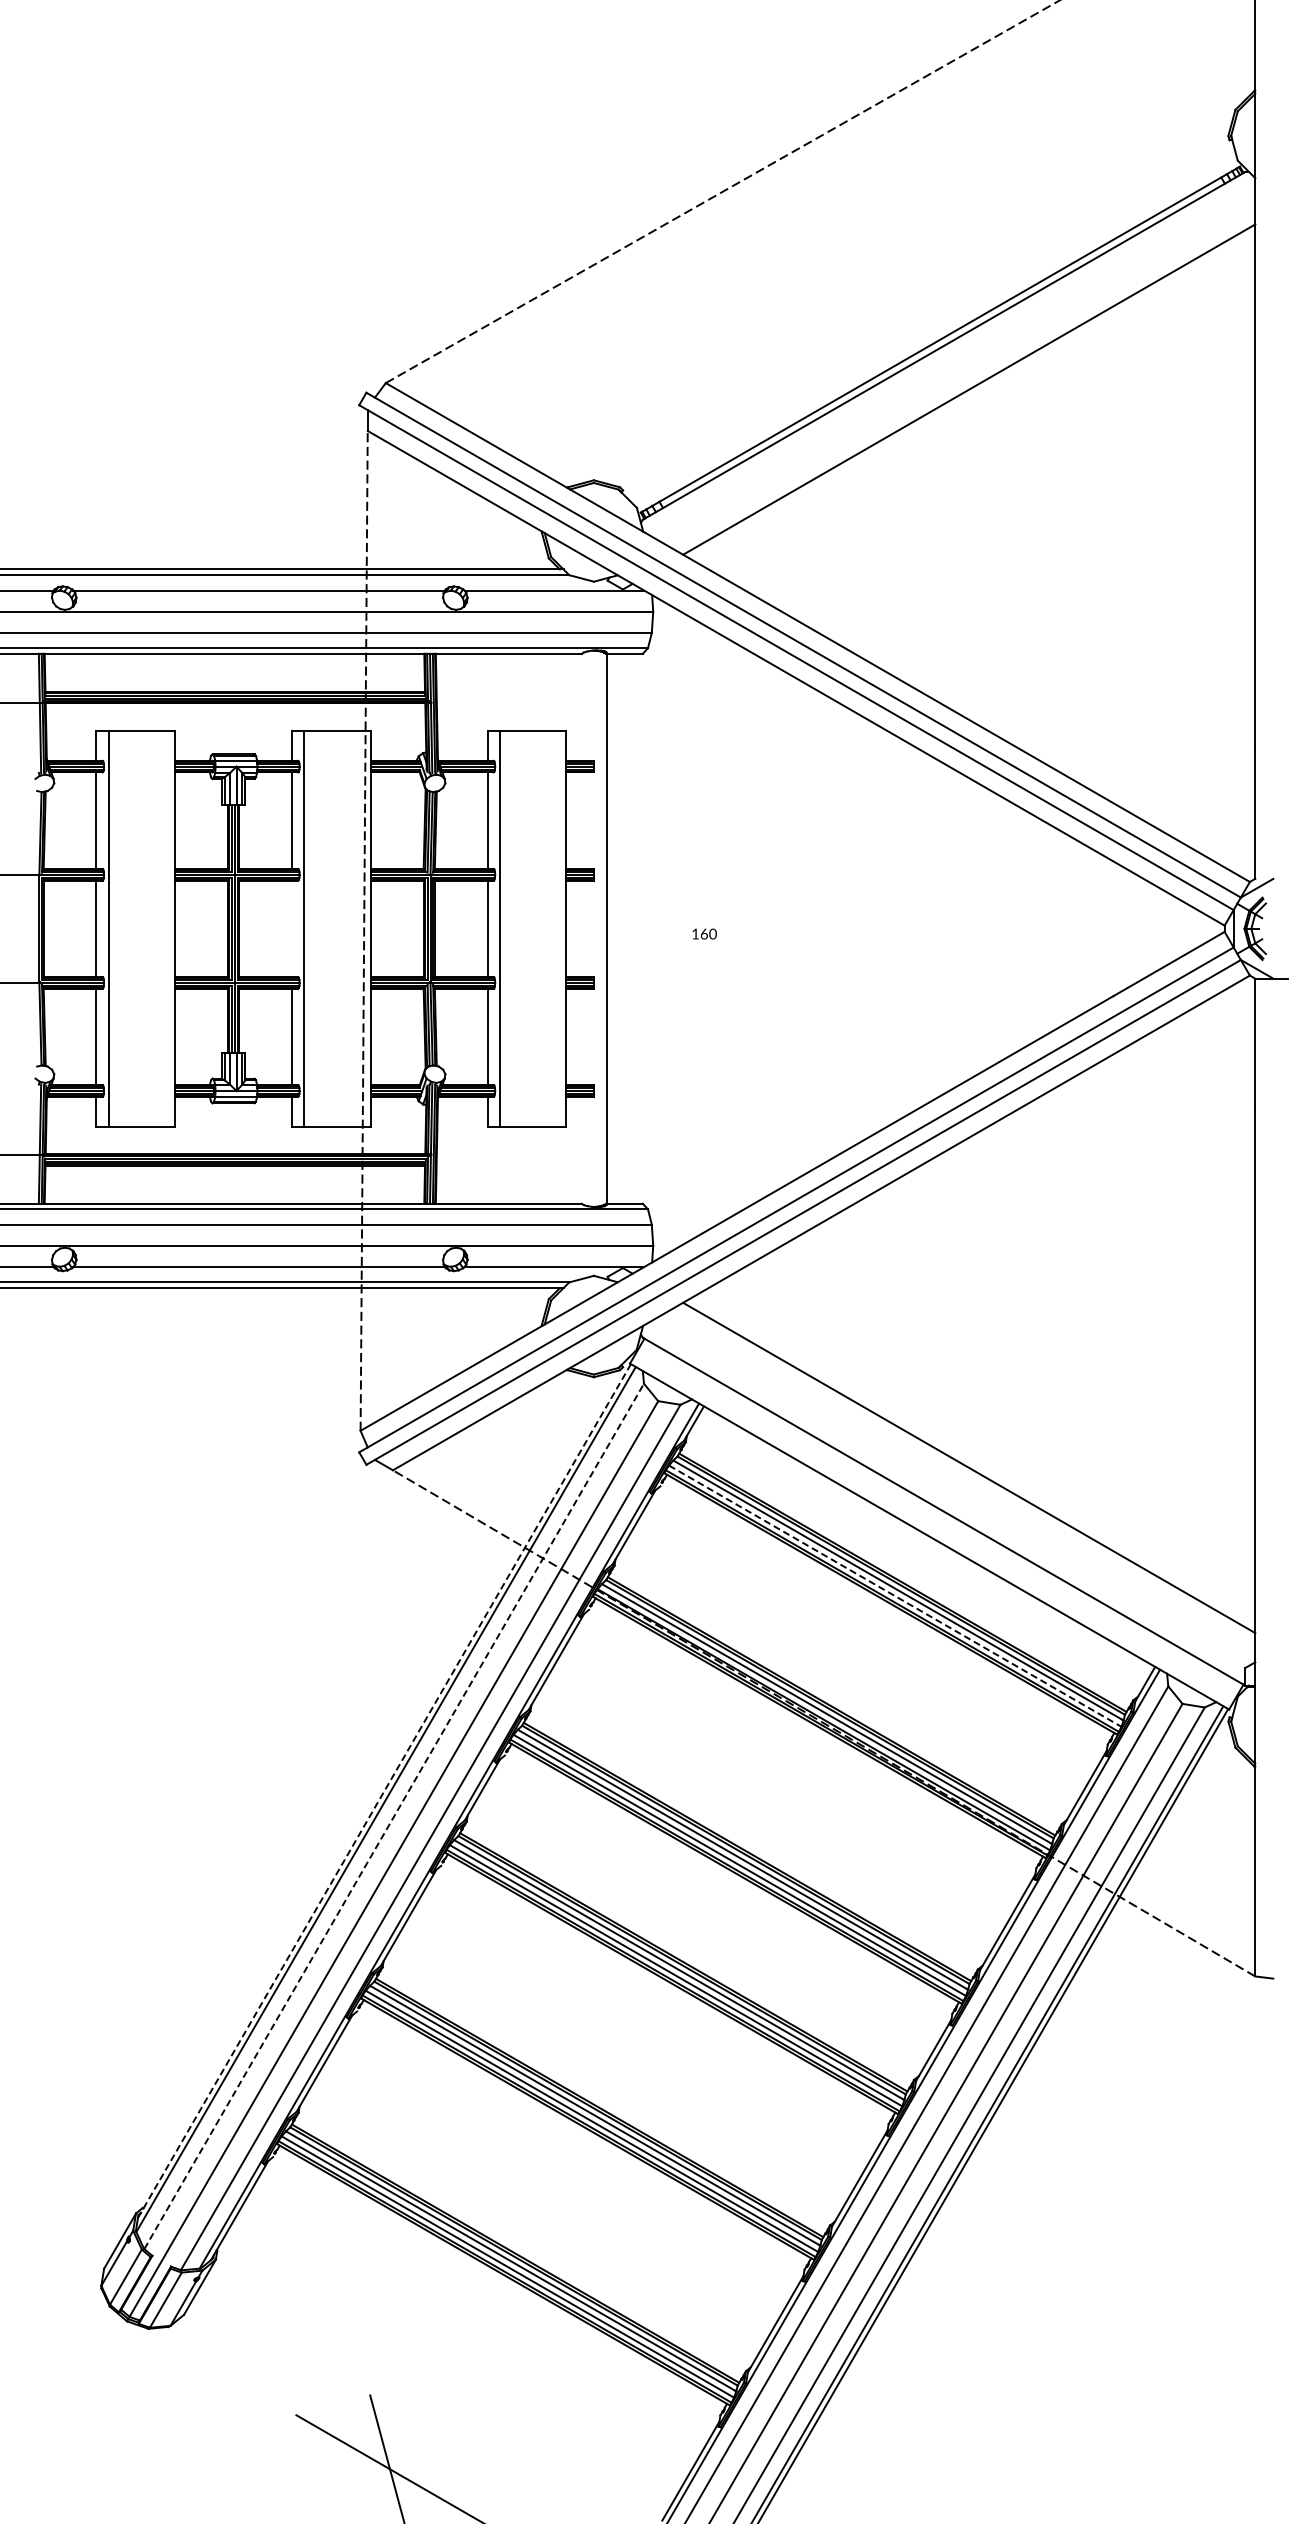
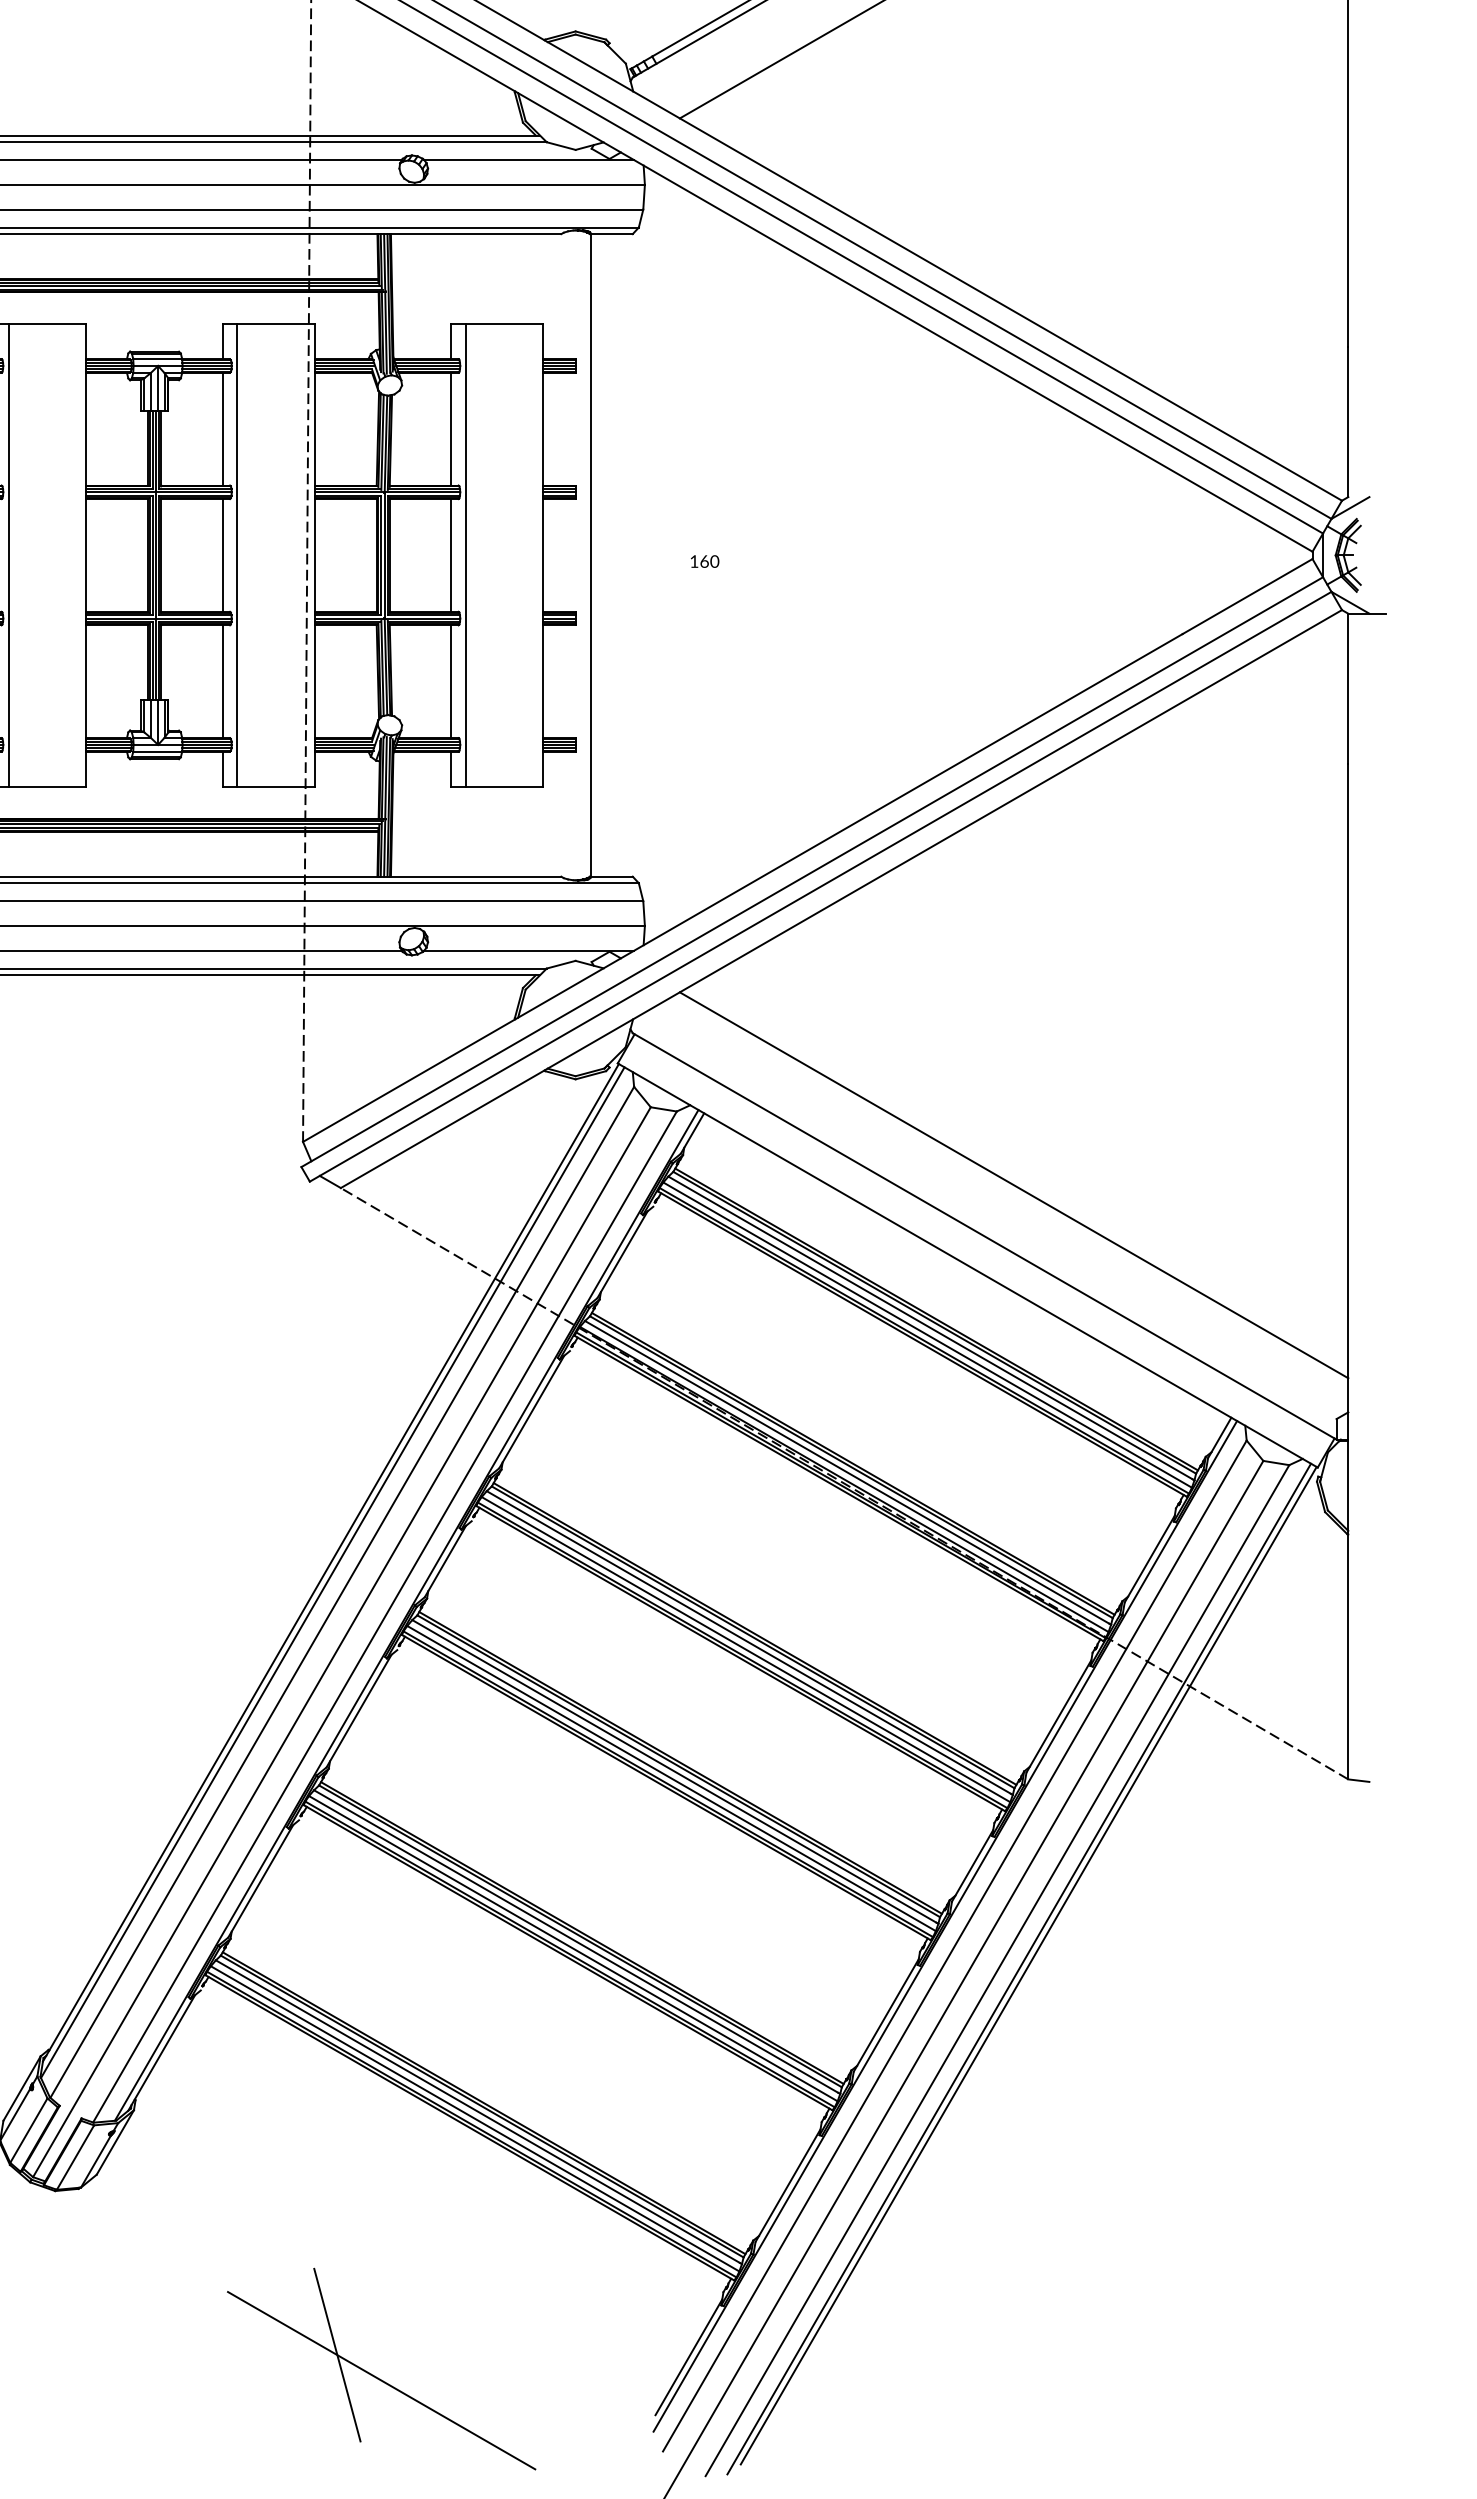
line: (291, 928) -> (222, 555), added
line: (895, 1596) -> (927, 1335), dashed -> solid
line: (384, 1791) -> (330, 1563), dashed -> solid
line: (394, 1816) -> (342, 1592), dashed -> solid

